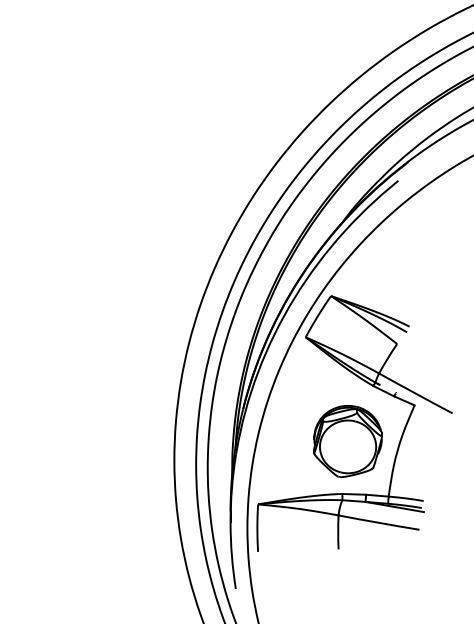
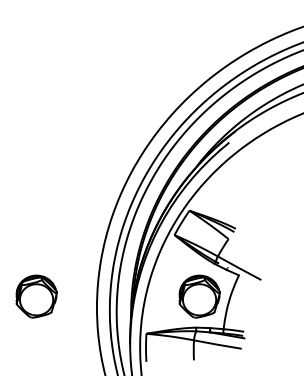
part: (71, 441) -> (36, 296), added

